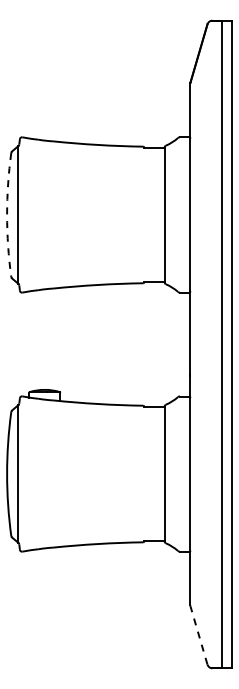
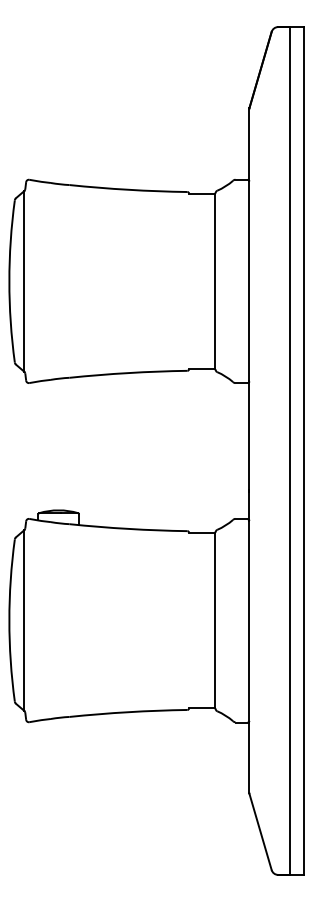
arc: (7, 214) -> (9, 280), dashed -> solid
line: (198, 635) -> (259, 831), dashed -> solid

